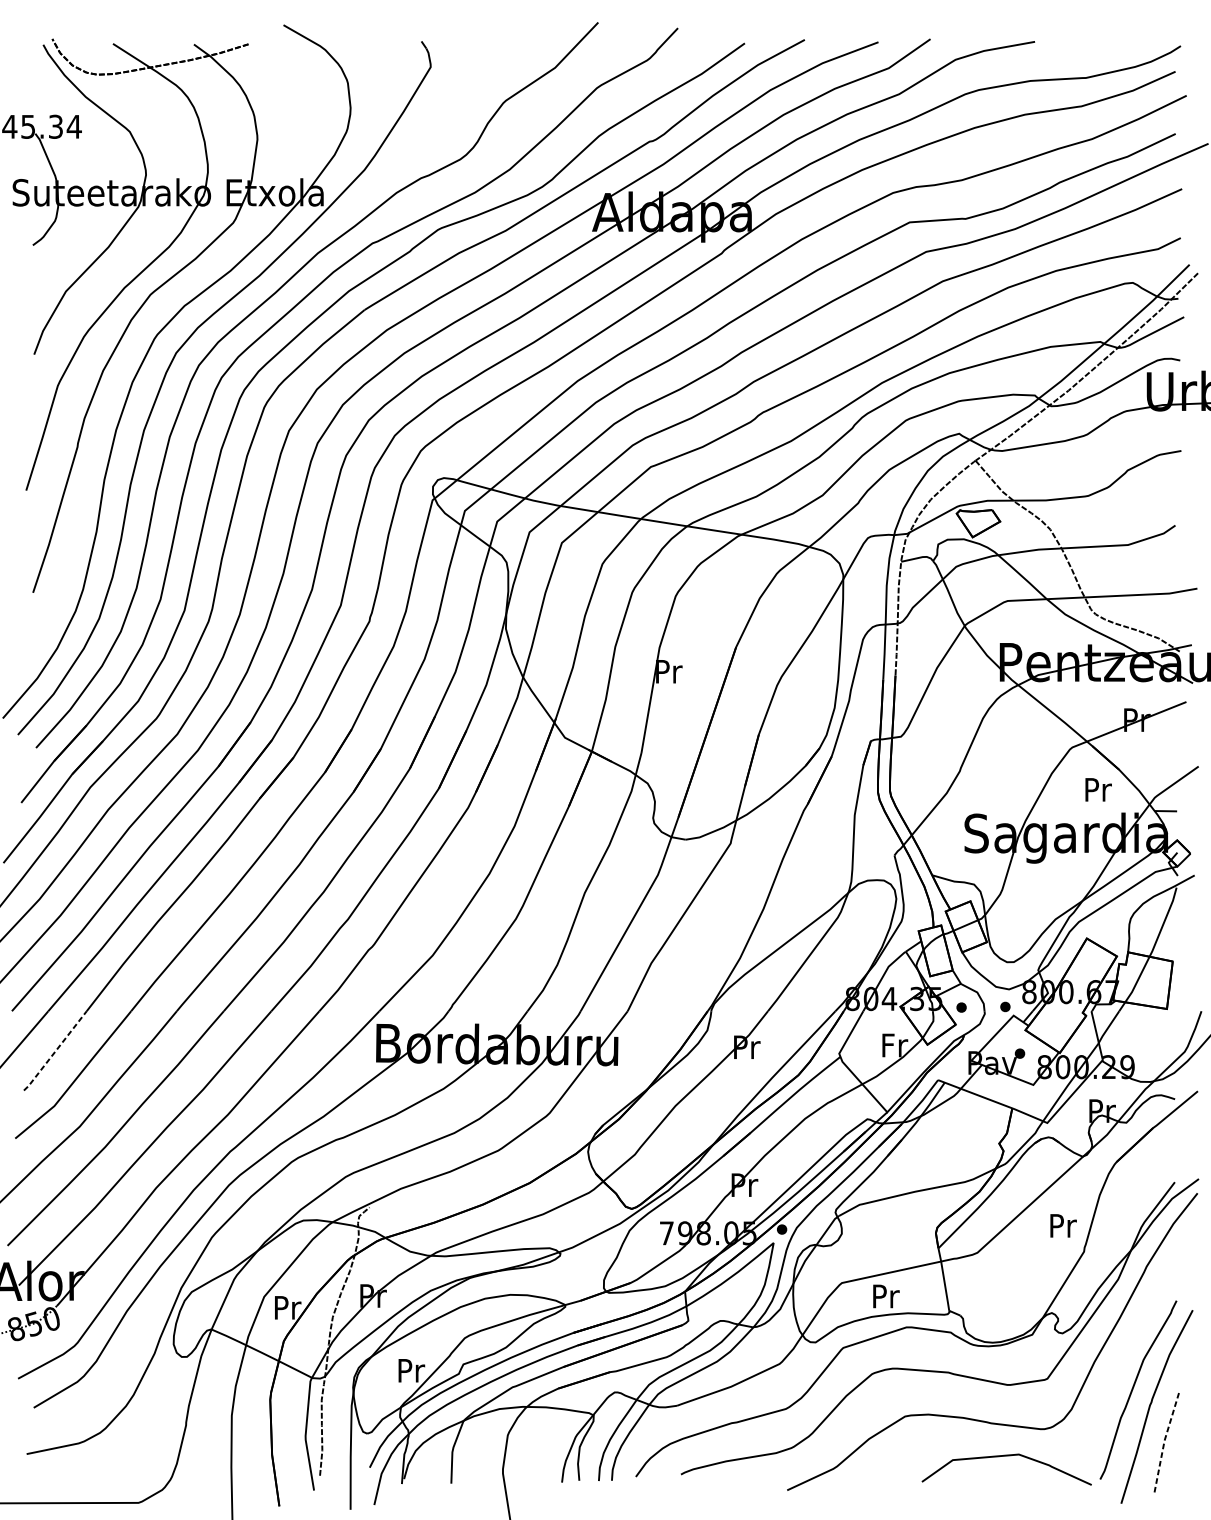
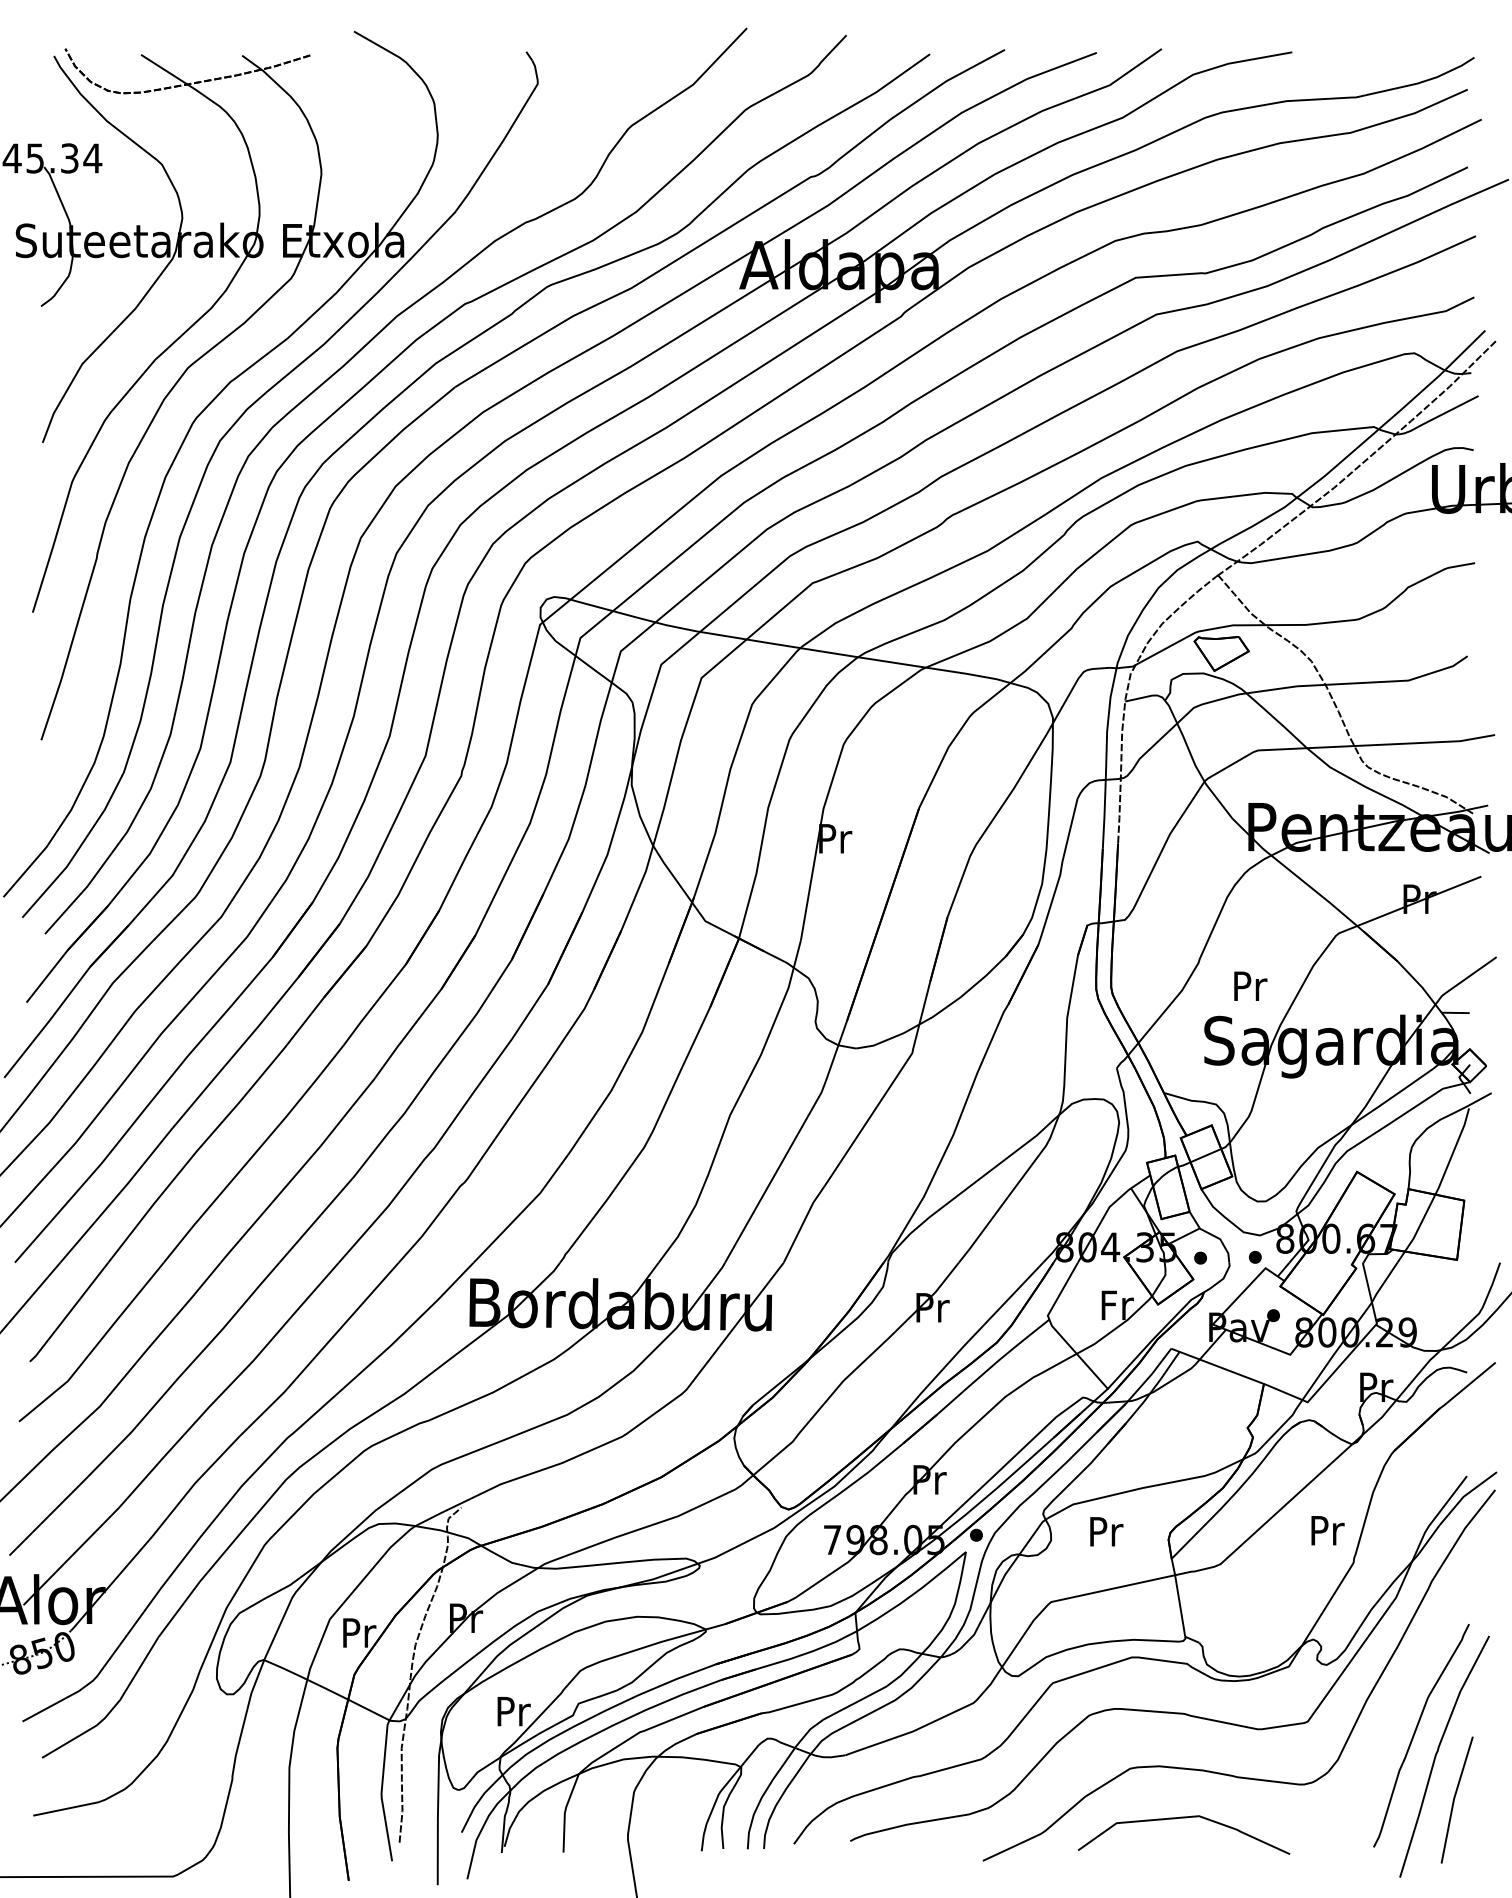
text: (1098, 789) -> (1250, 985), moved
line: (55, 1051) -> (69, 1312), dashed -> solid
text: (886, 1296) -> (1106, 1531), moved
line: (1164, 1440) -> (1454, 1798), dashed -> solid
curve: (1006, 1456) -> (1183, 1818), moved

